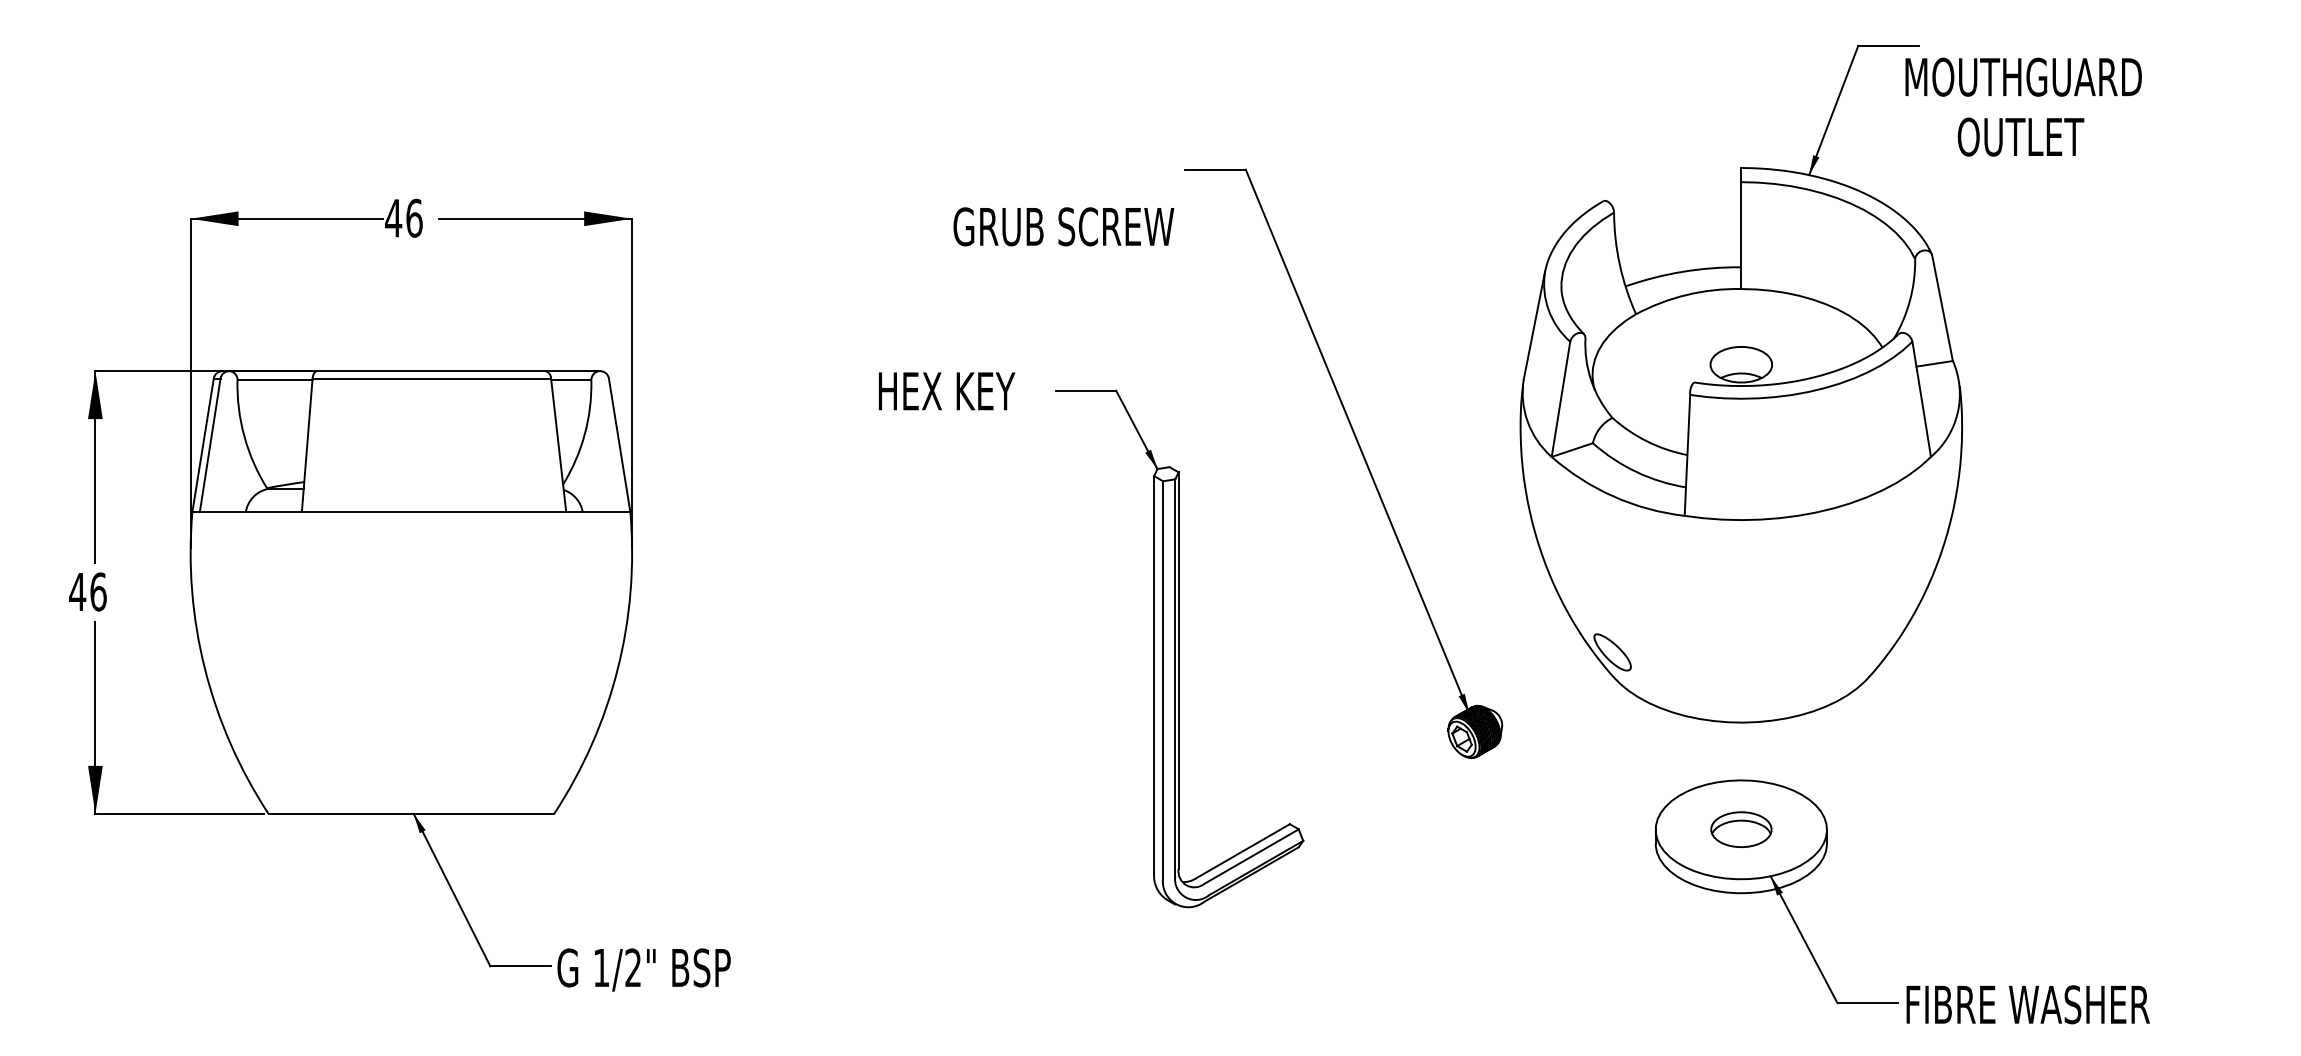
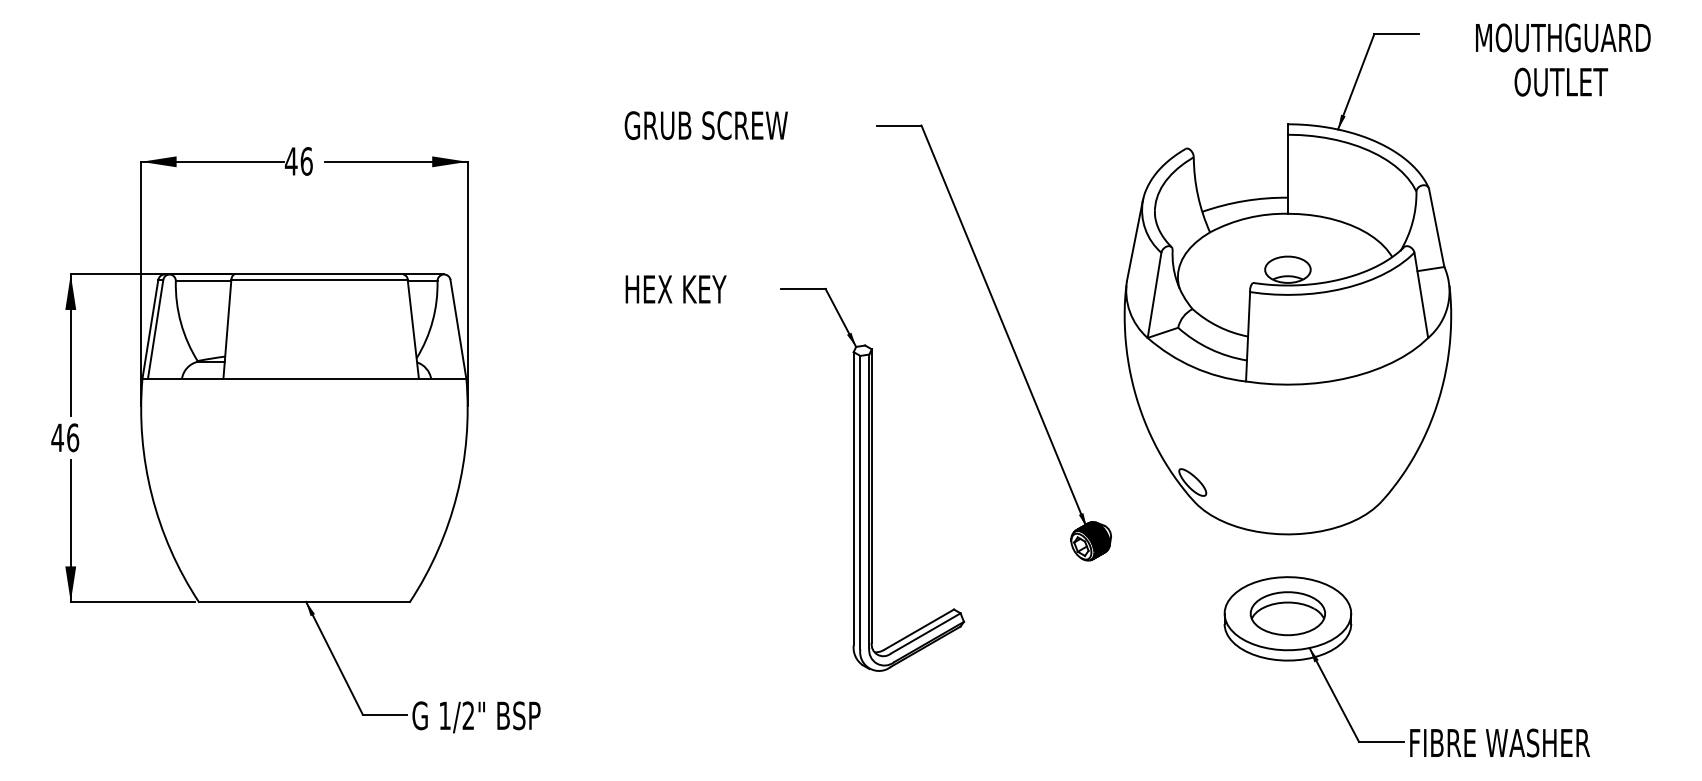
text: (2023, 106) -> (1563, 59), moved
text: (1063, 226) -> (706, 125), moved
text: (946, 391) -> (675, 289), moved
part: (1741, 829) -> (1288, 613), size x1.67

